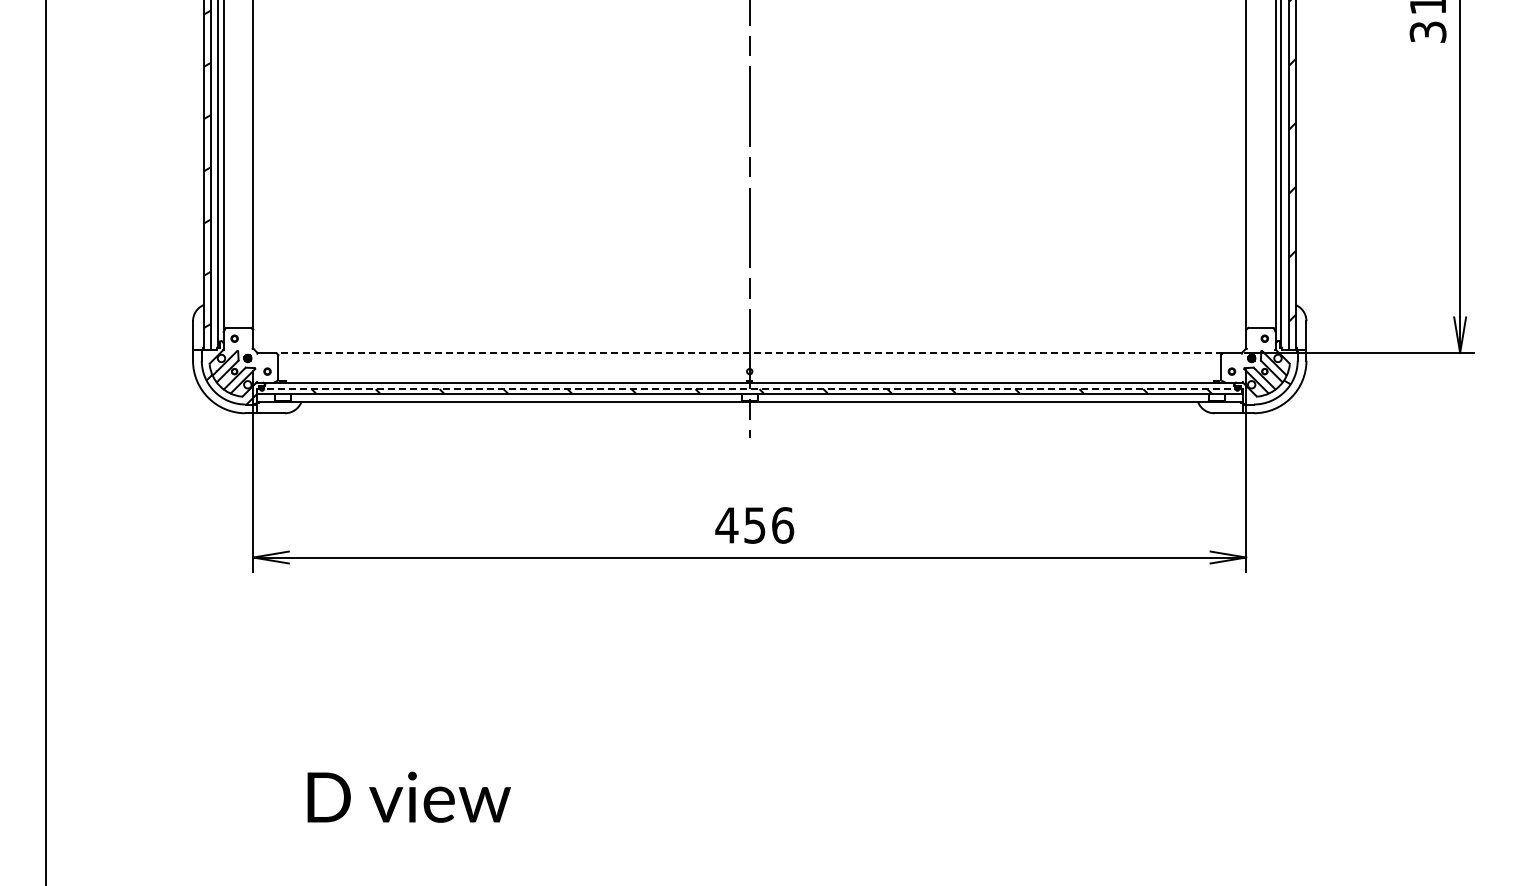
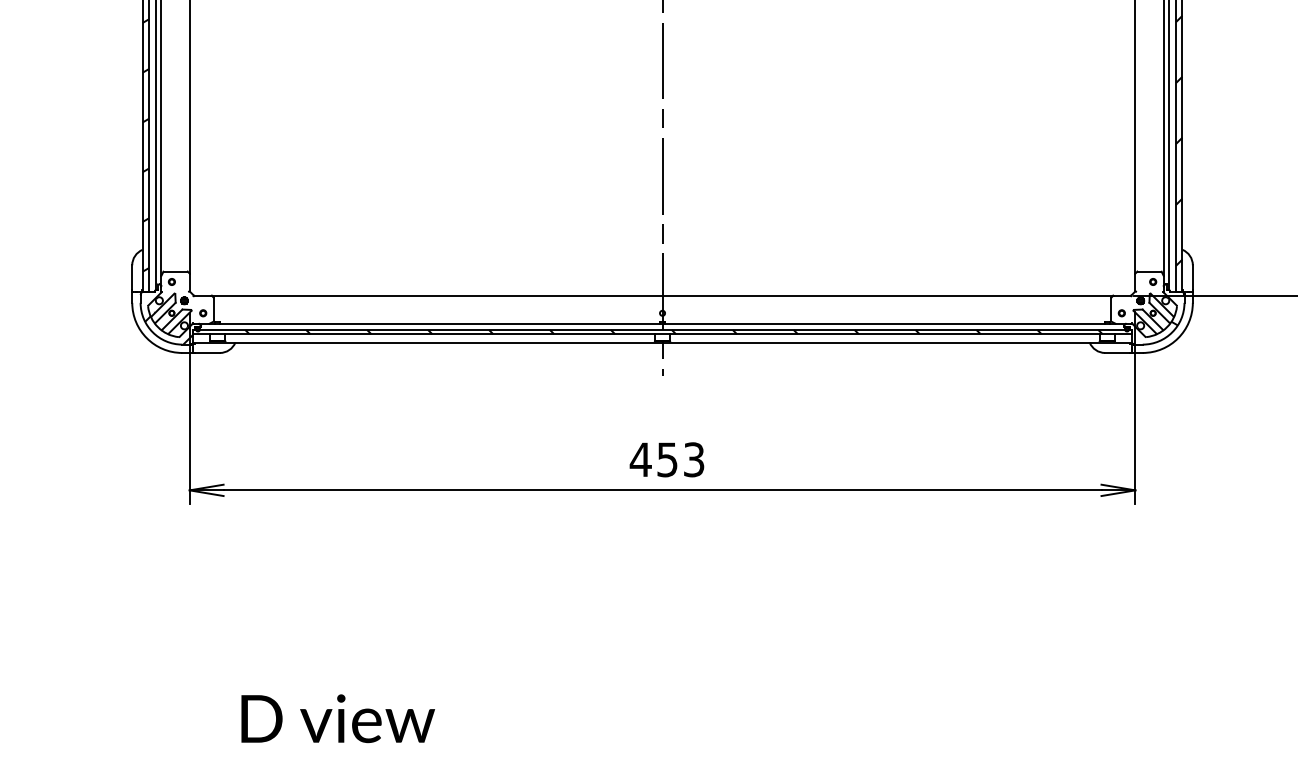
line: (749, 353) -> (662, 296), dashed -> solid
line: (749, 389) -> (662, 330), dashed -> solid
text: (783, 525) -> (694, 459), 456 -> 453

